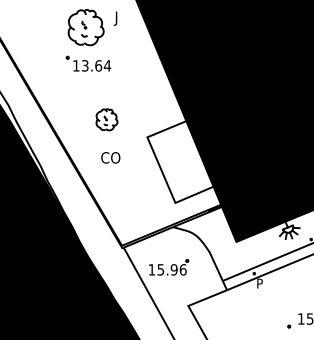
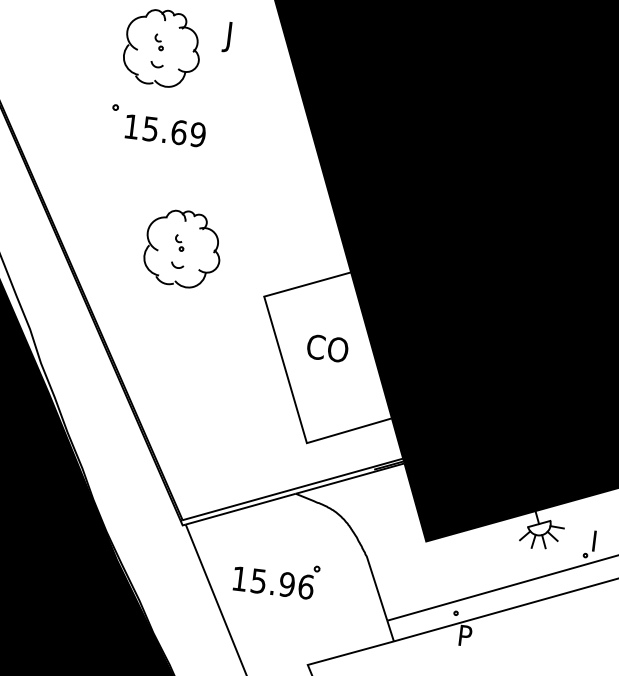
text: (96, 65) -> (174, 131), 13.64 -> 15.69
part: (106, 119) -> (182, 248), size x1.67
text: (110, 157) -> (327, 347), moved

